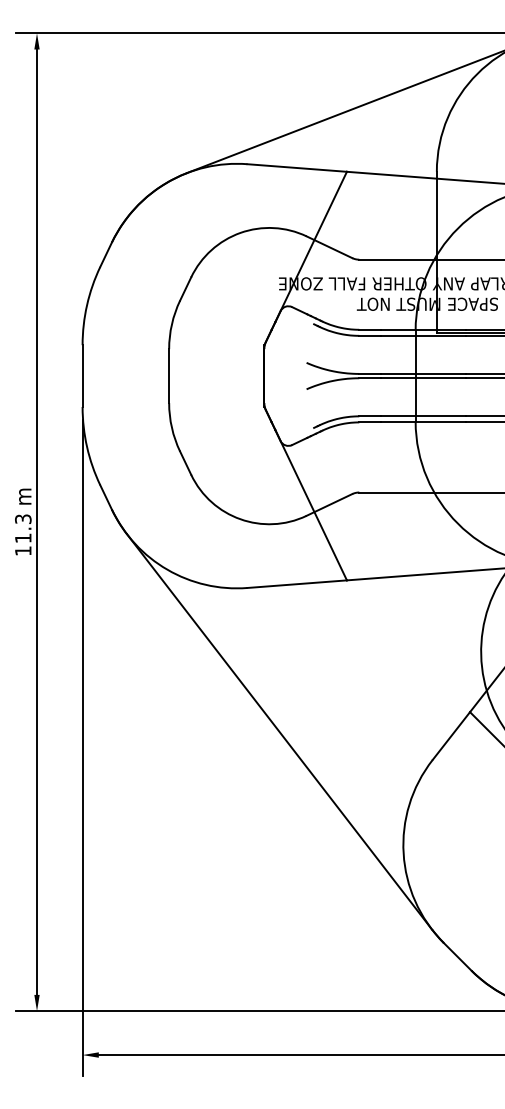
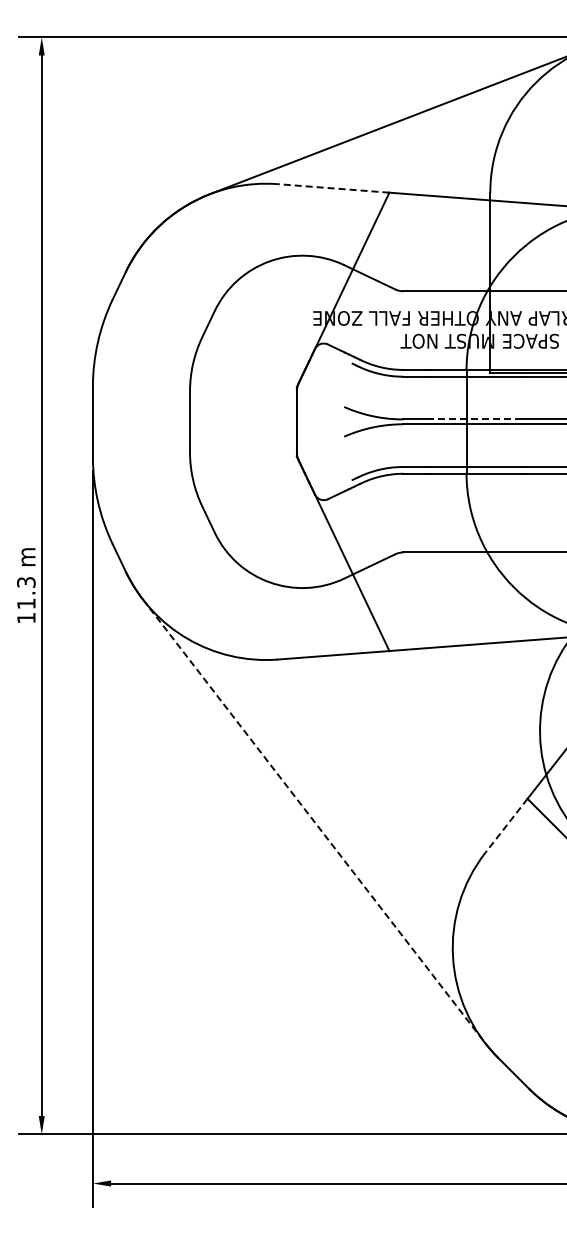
line: (297, 168) -> (333, 188), solid -> dashed
line: (423, 373) -> (475, 419), solid -> dashed
line: (280, 732) -> (314, 821), solid -> dashed
line: (451, 735) -> (506, 825), solid -> dashed

